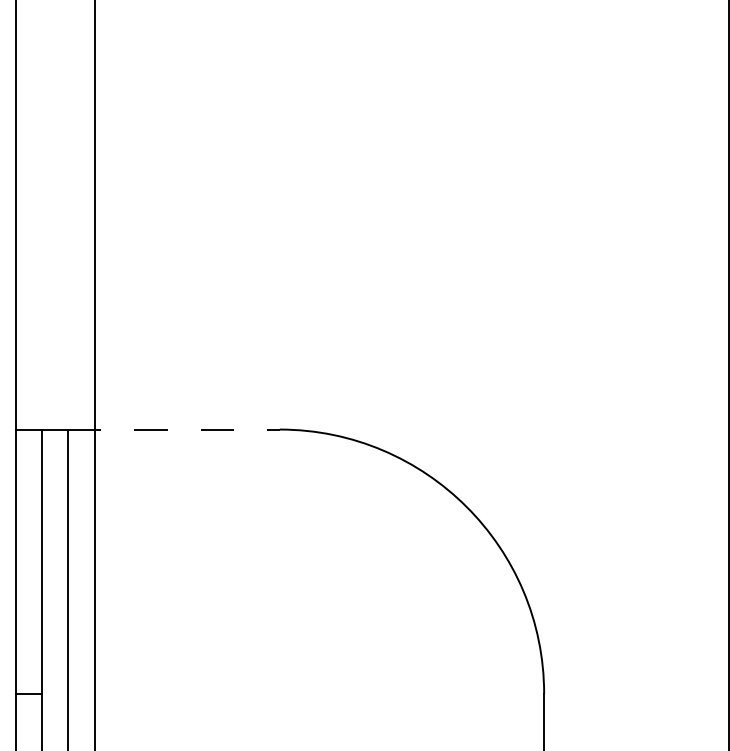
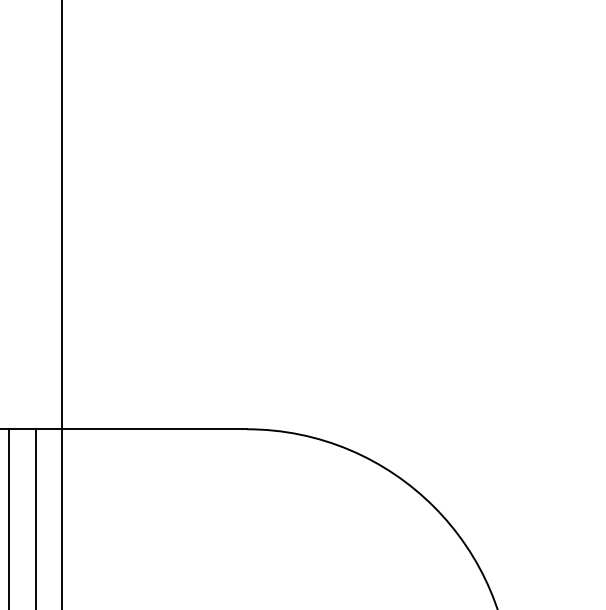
line: (174, 429) -> (141, 429), dashed -> solid

